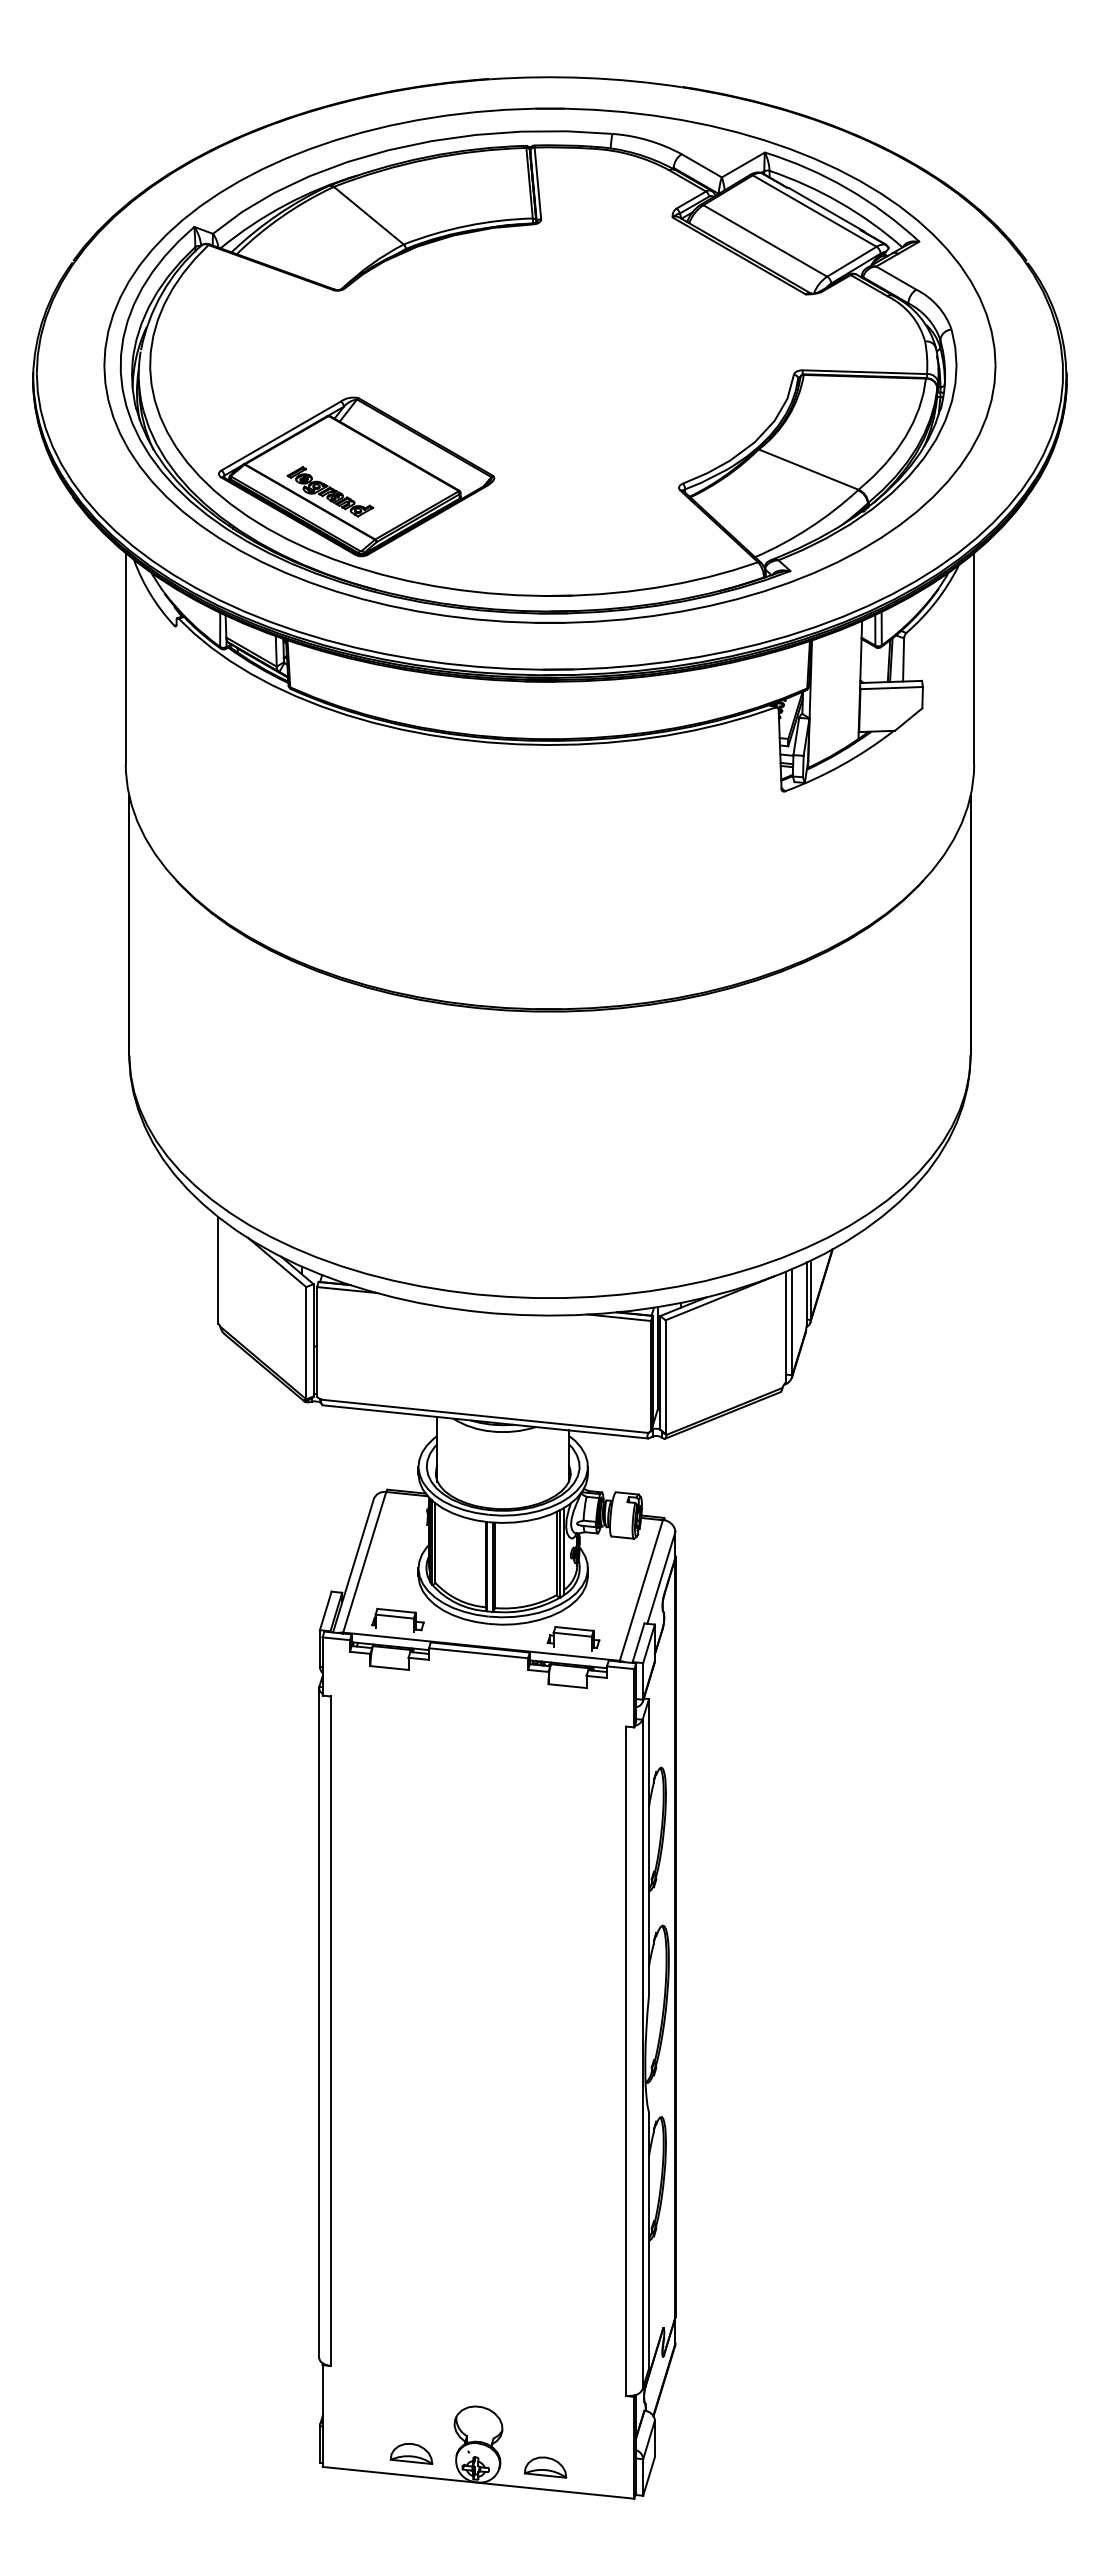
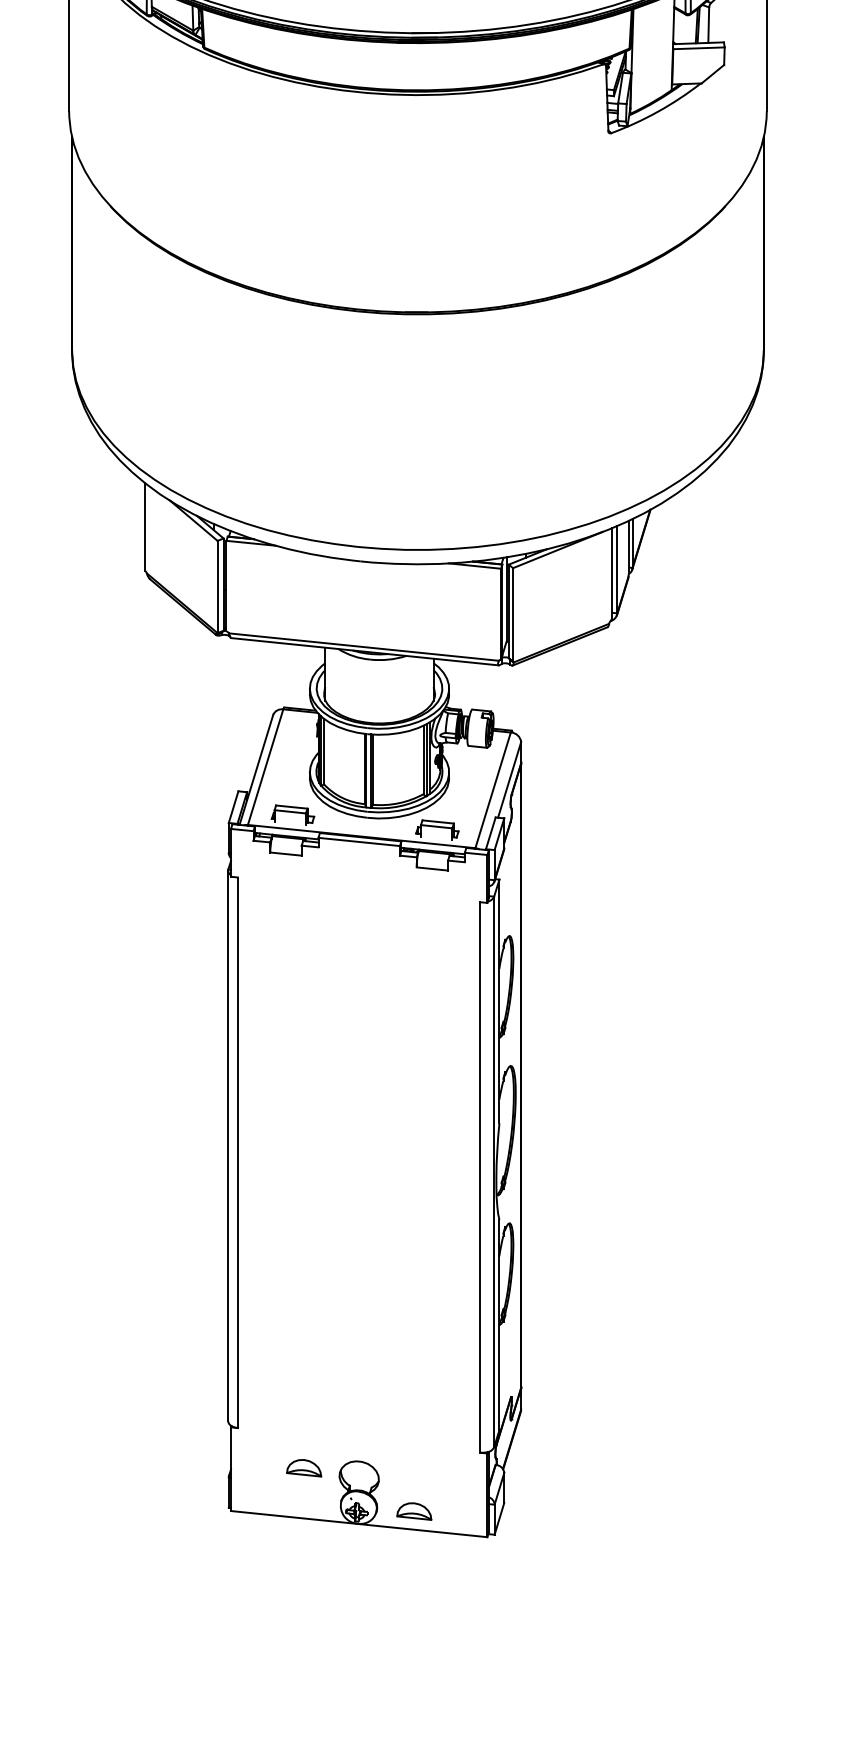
part: (411, 2453) -> (304, 1467), moved

